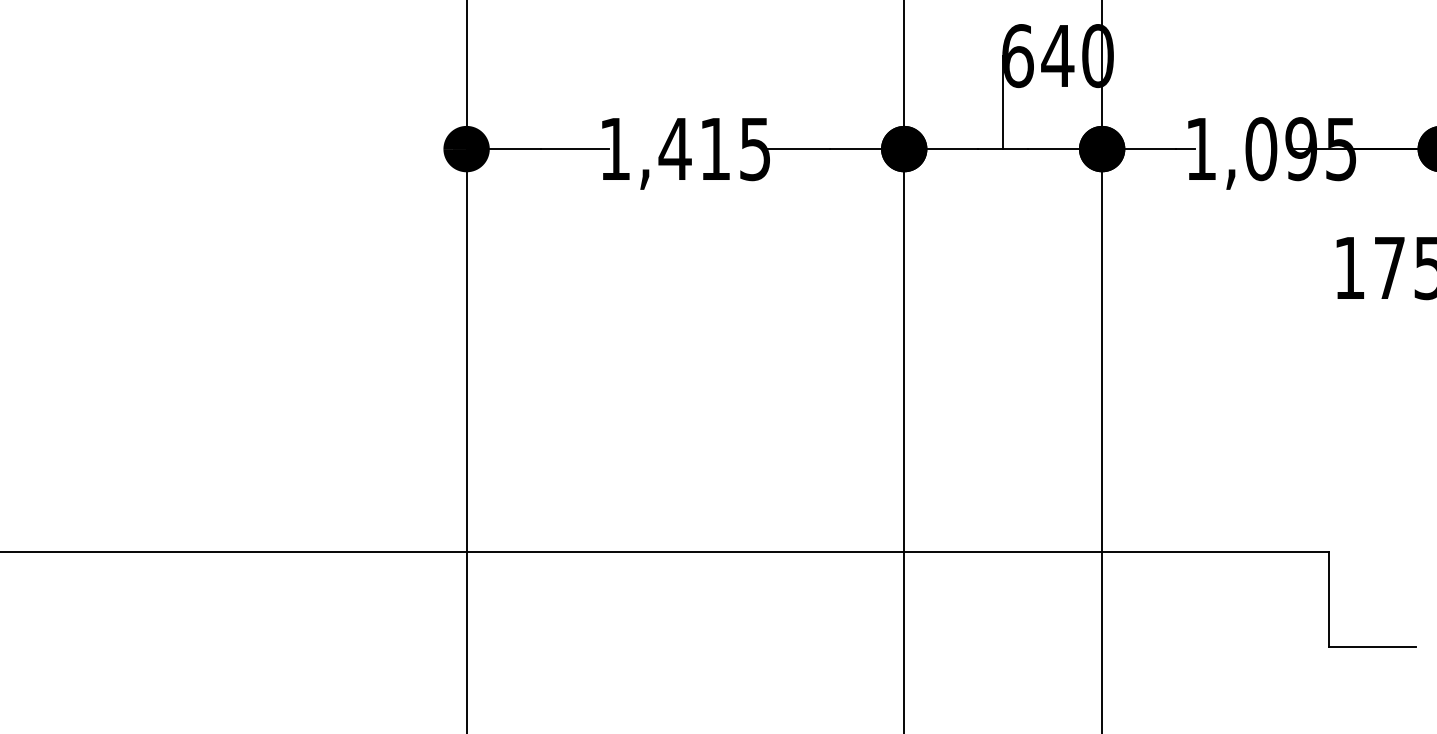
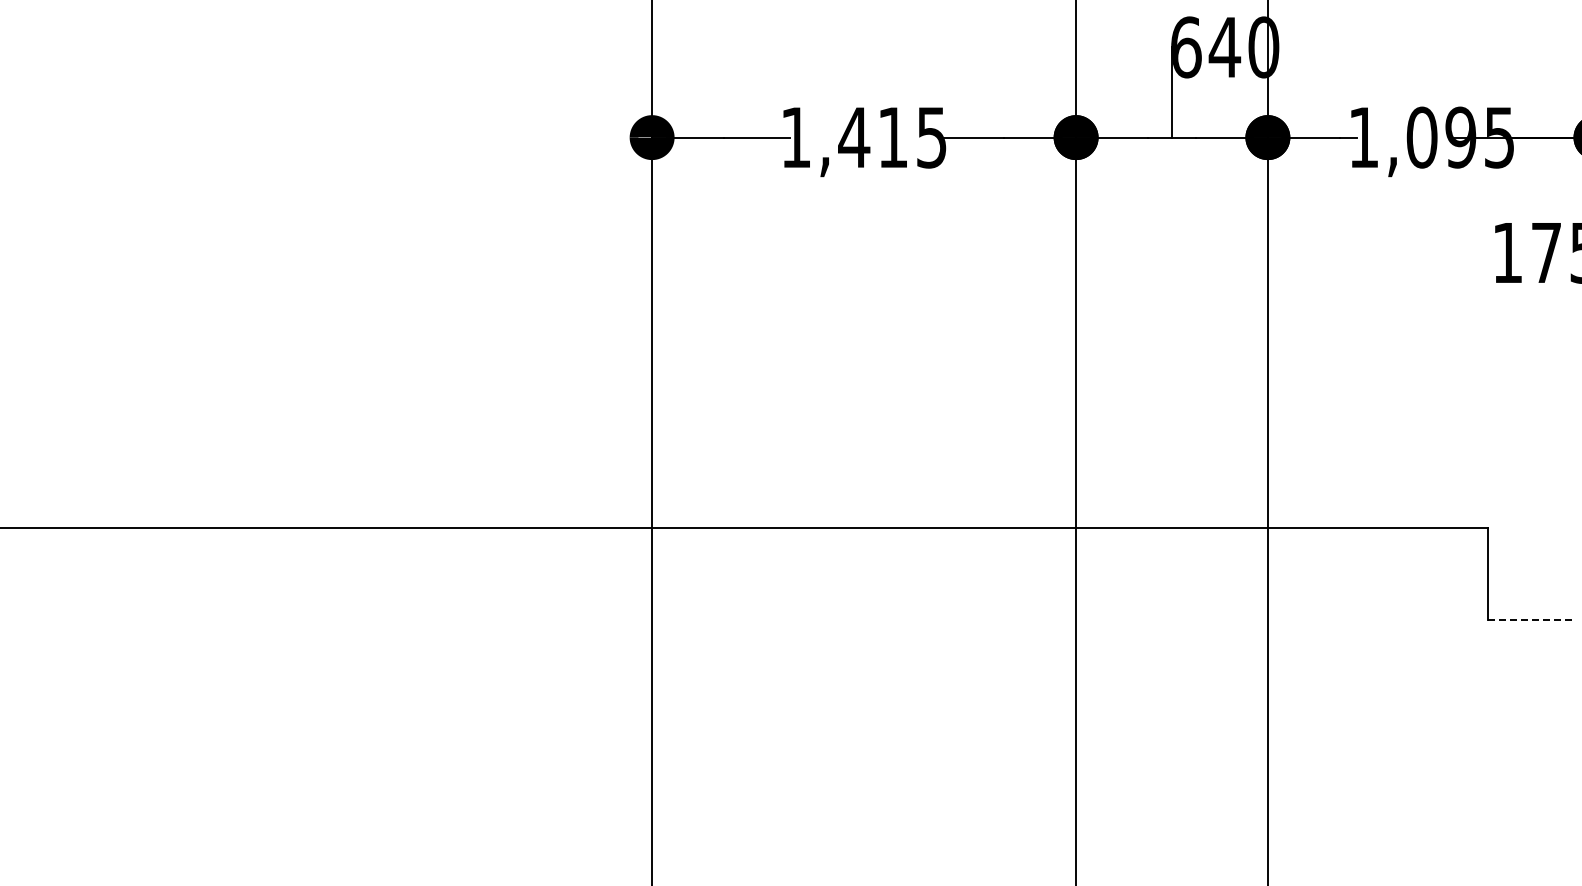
line: (1373, 646) -> (1530, 619), solid -> dashed

